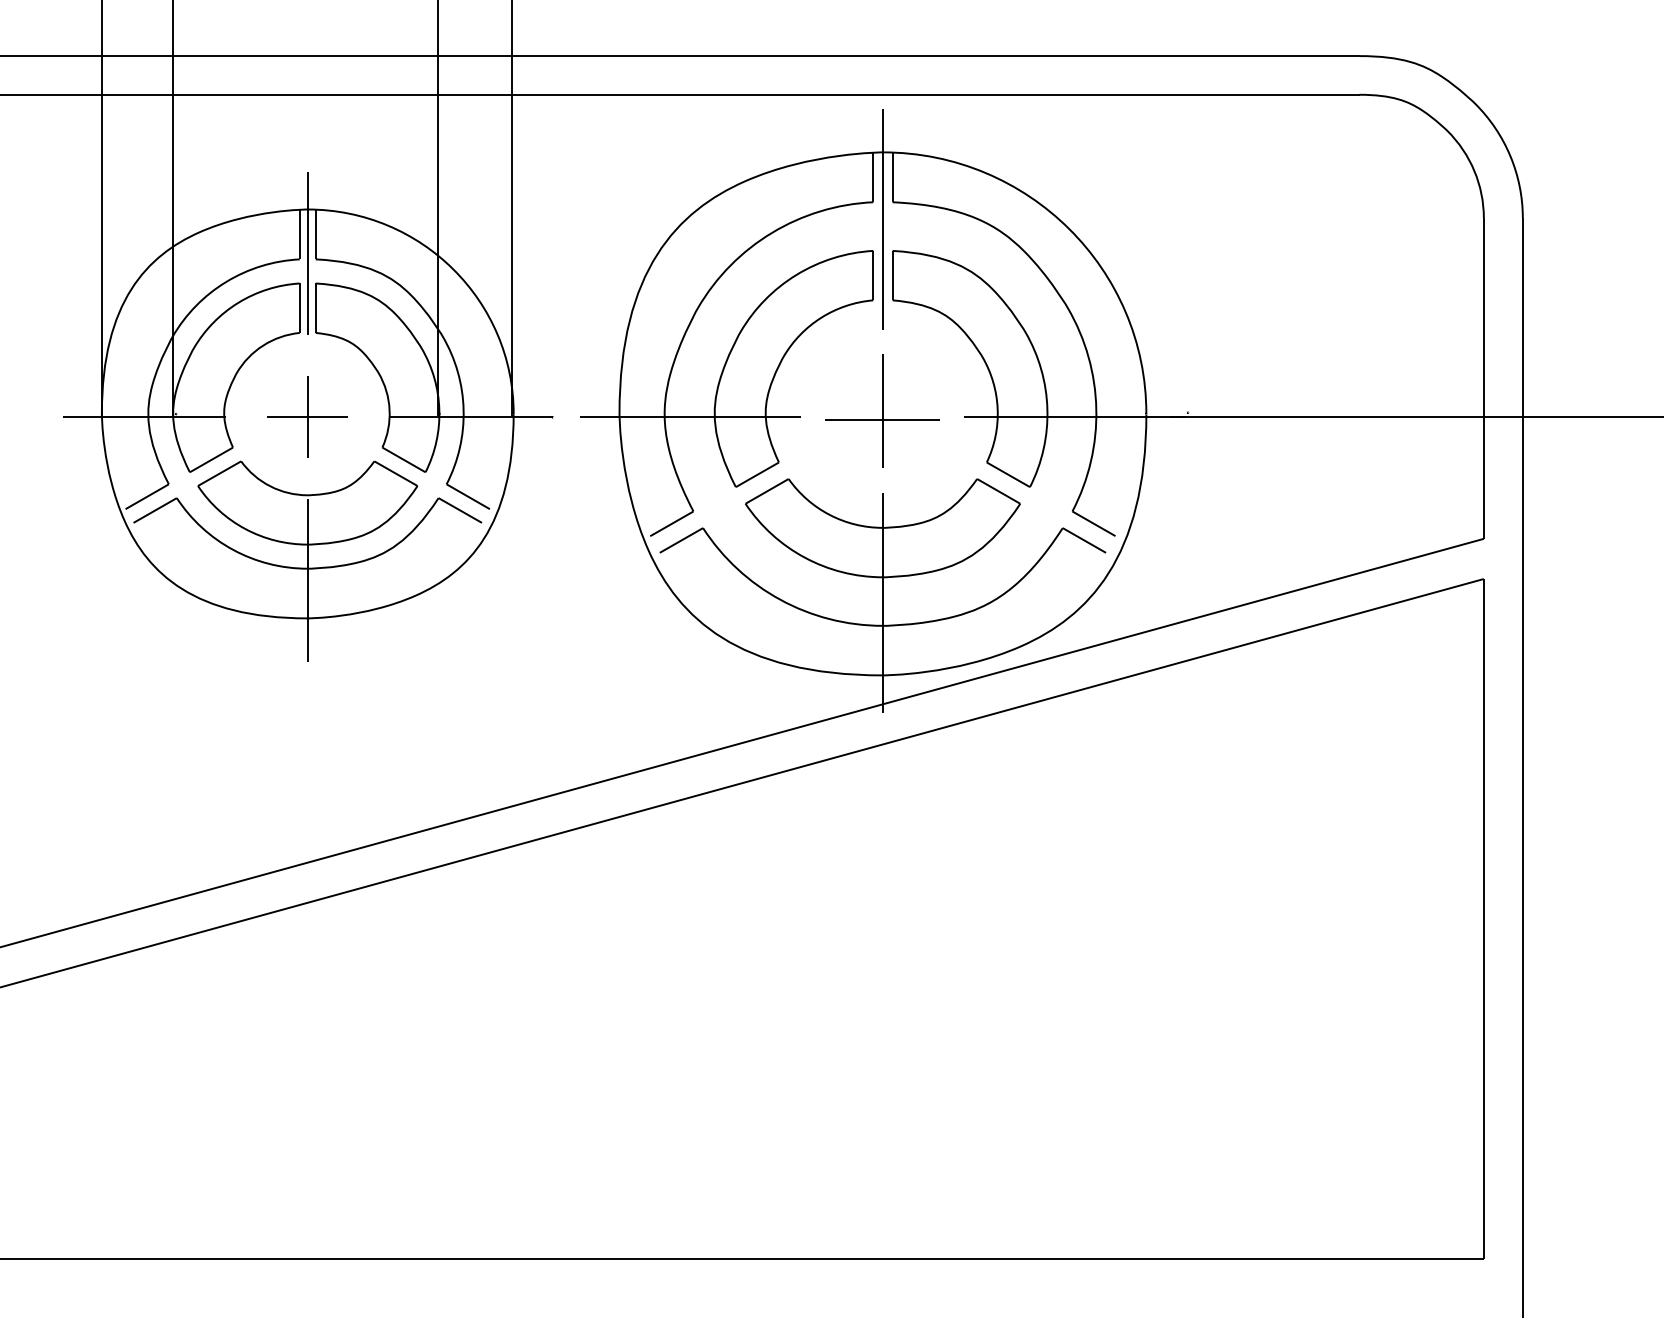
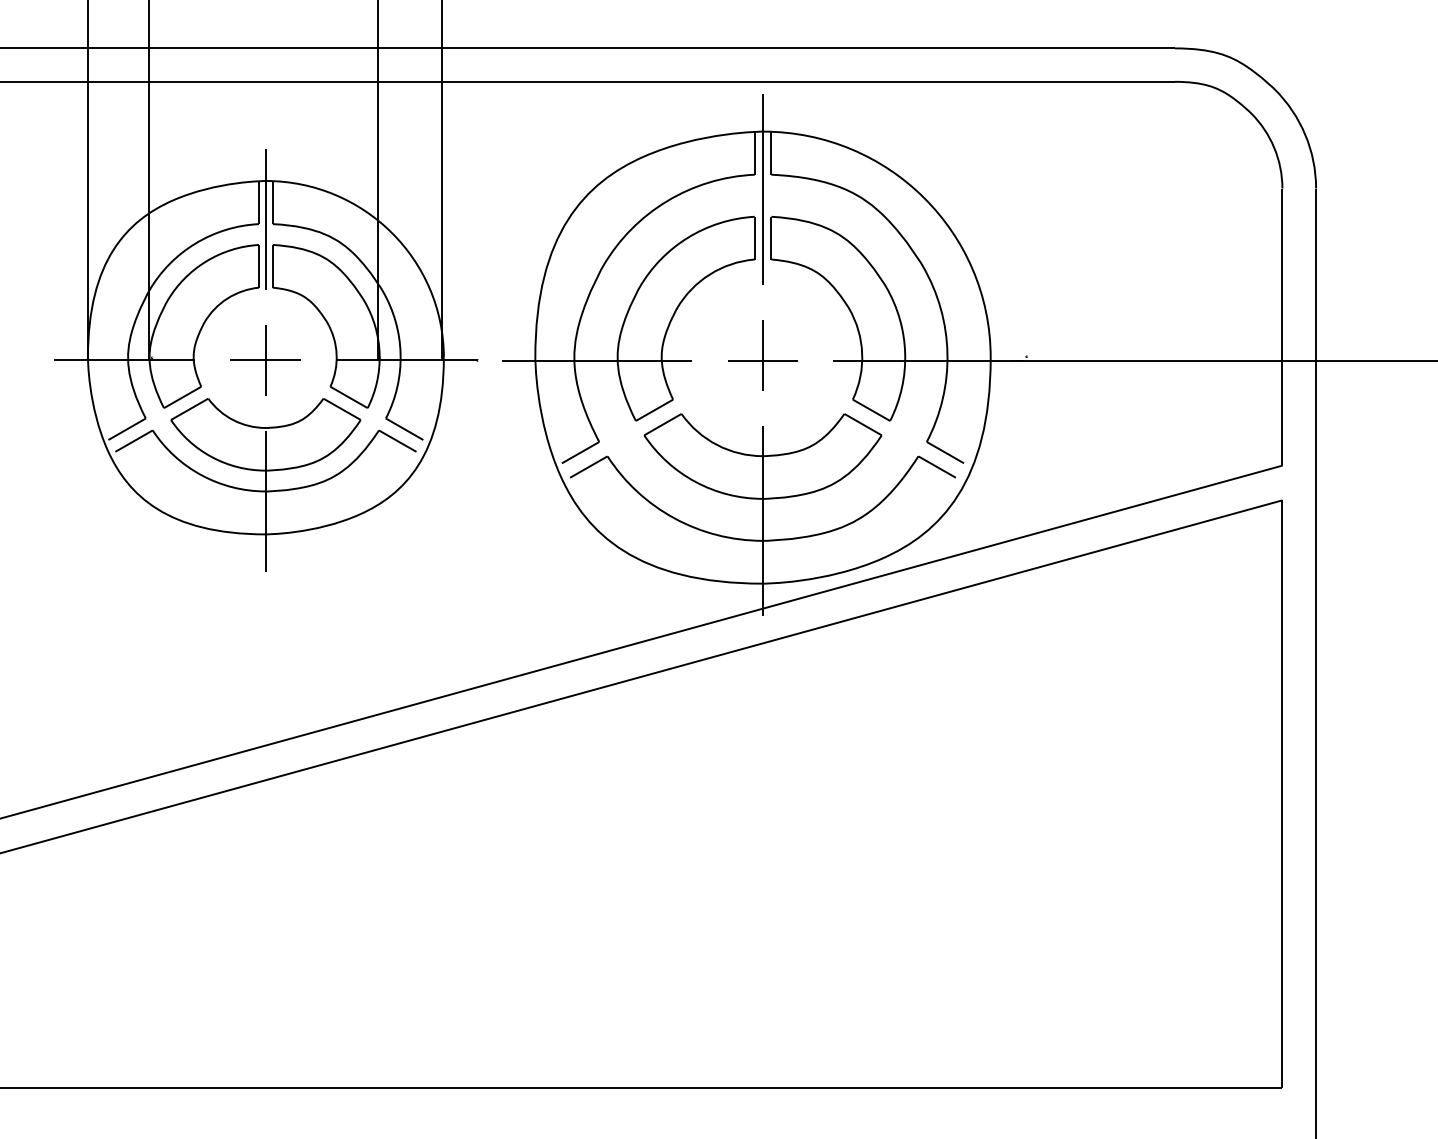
part: (882, 411) -> (762, 355), size x0.71

